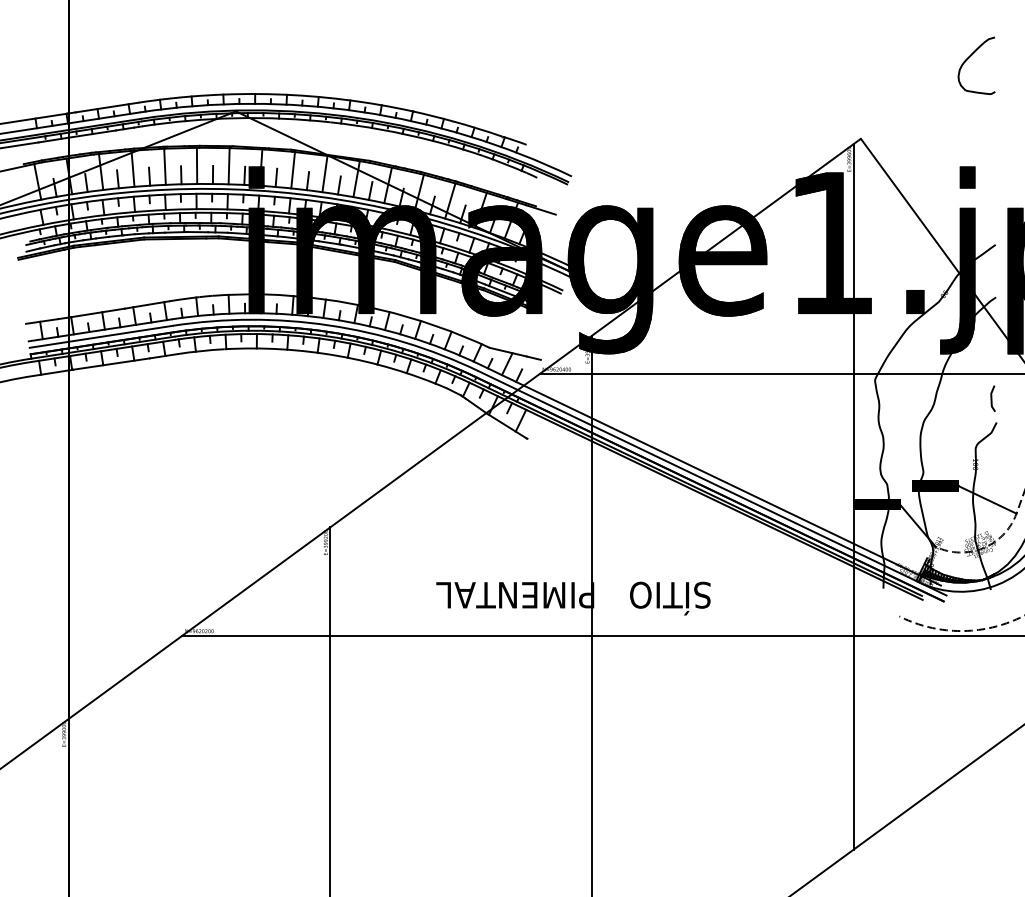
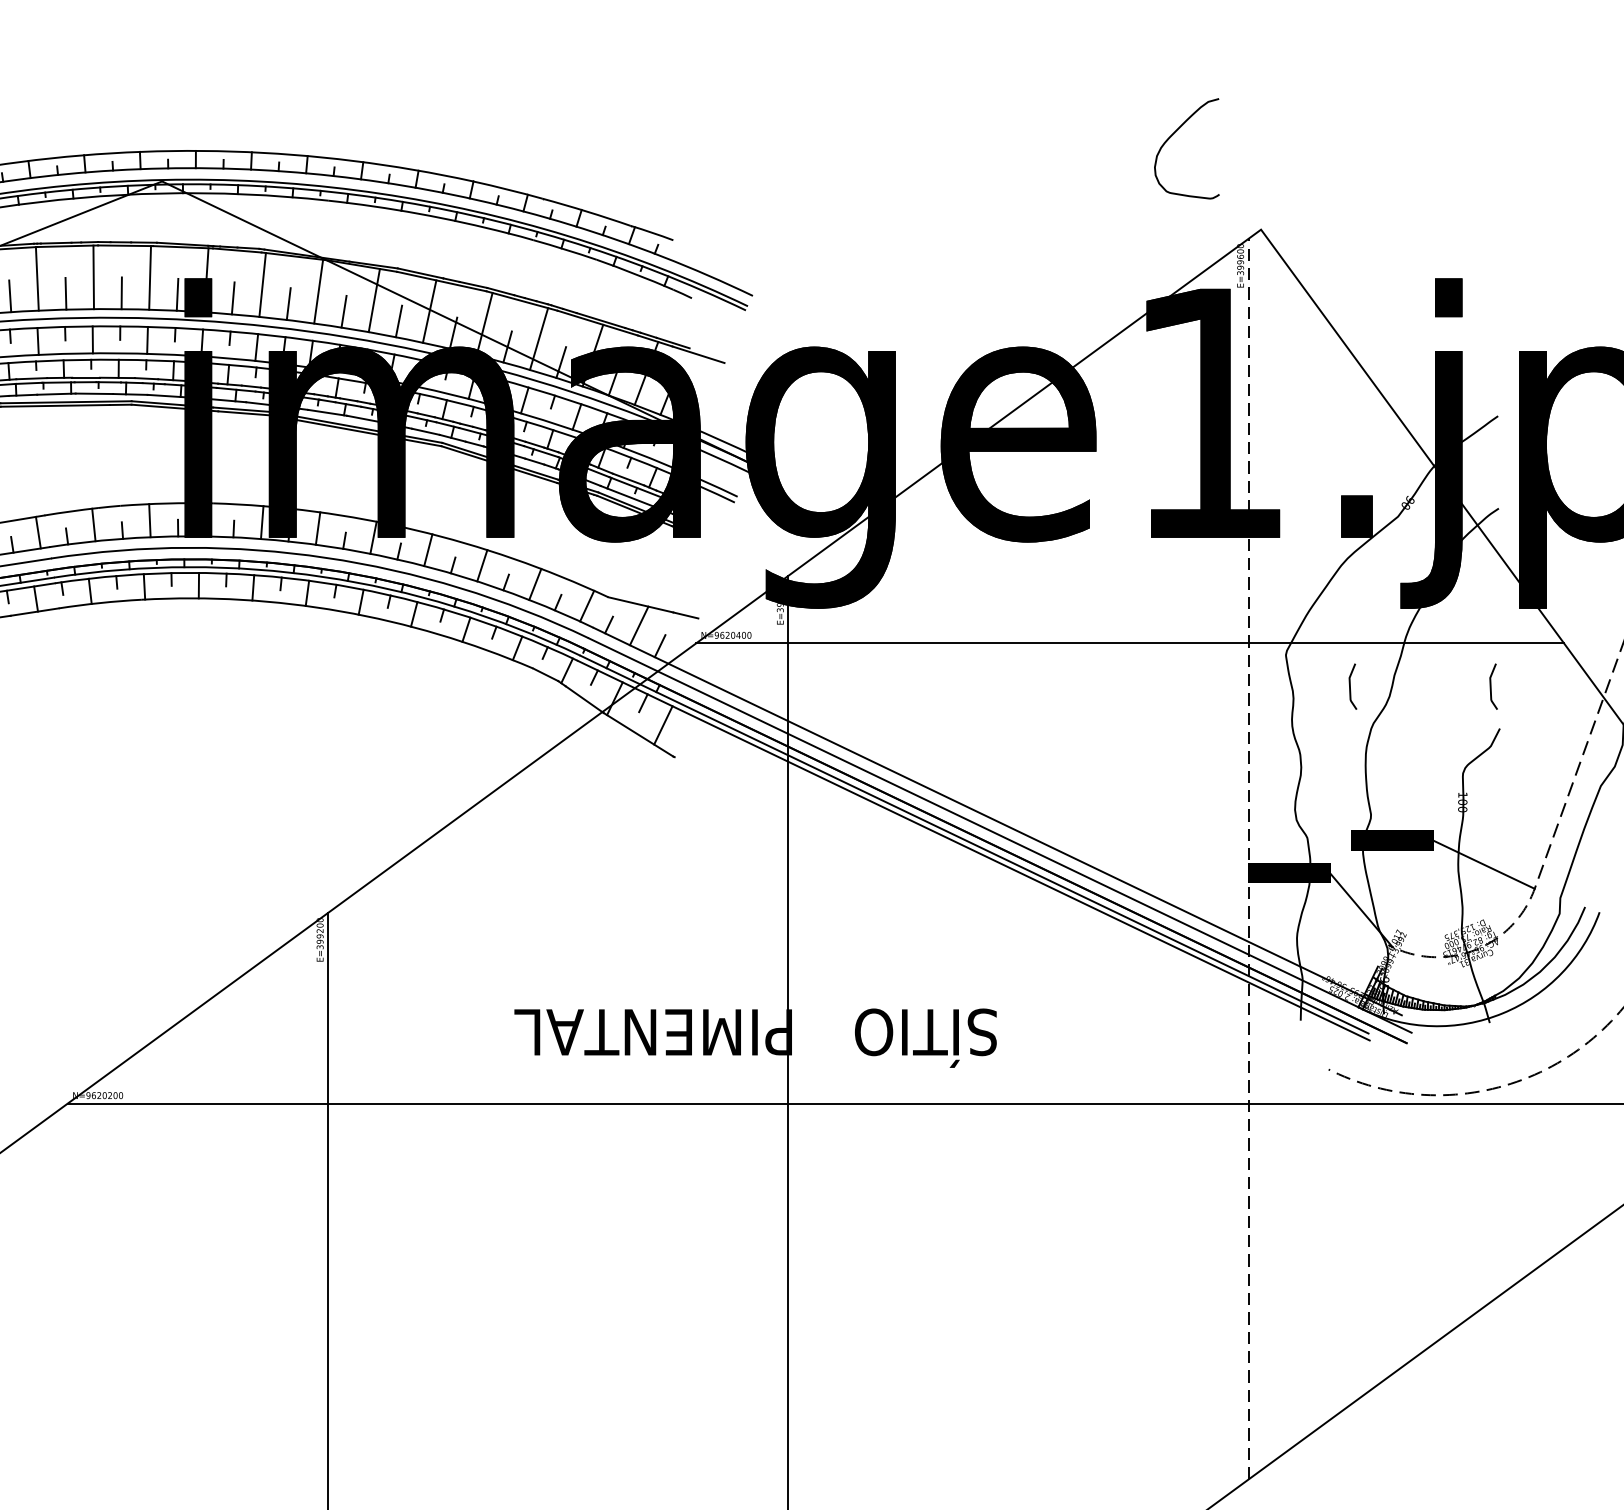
curve: (969, 58) -> (1174, 135), moved
curve: (912, 398) -> (1351, 686), added
line: (853, 496) -> (1248, 858), solid -> dashed

